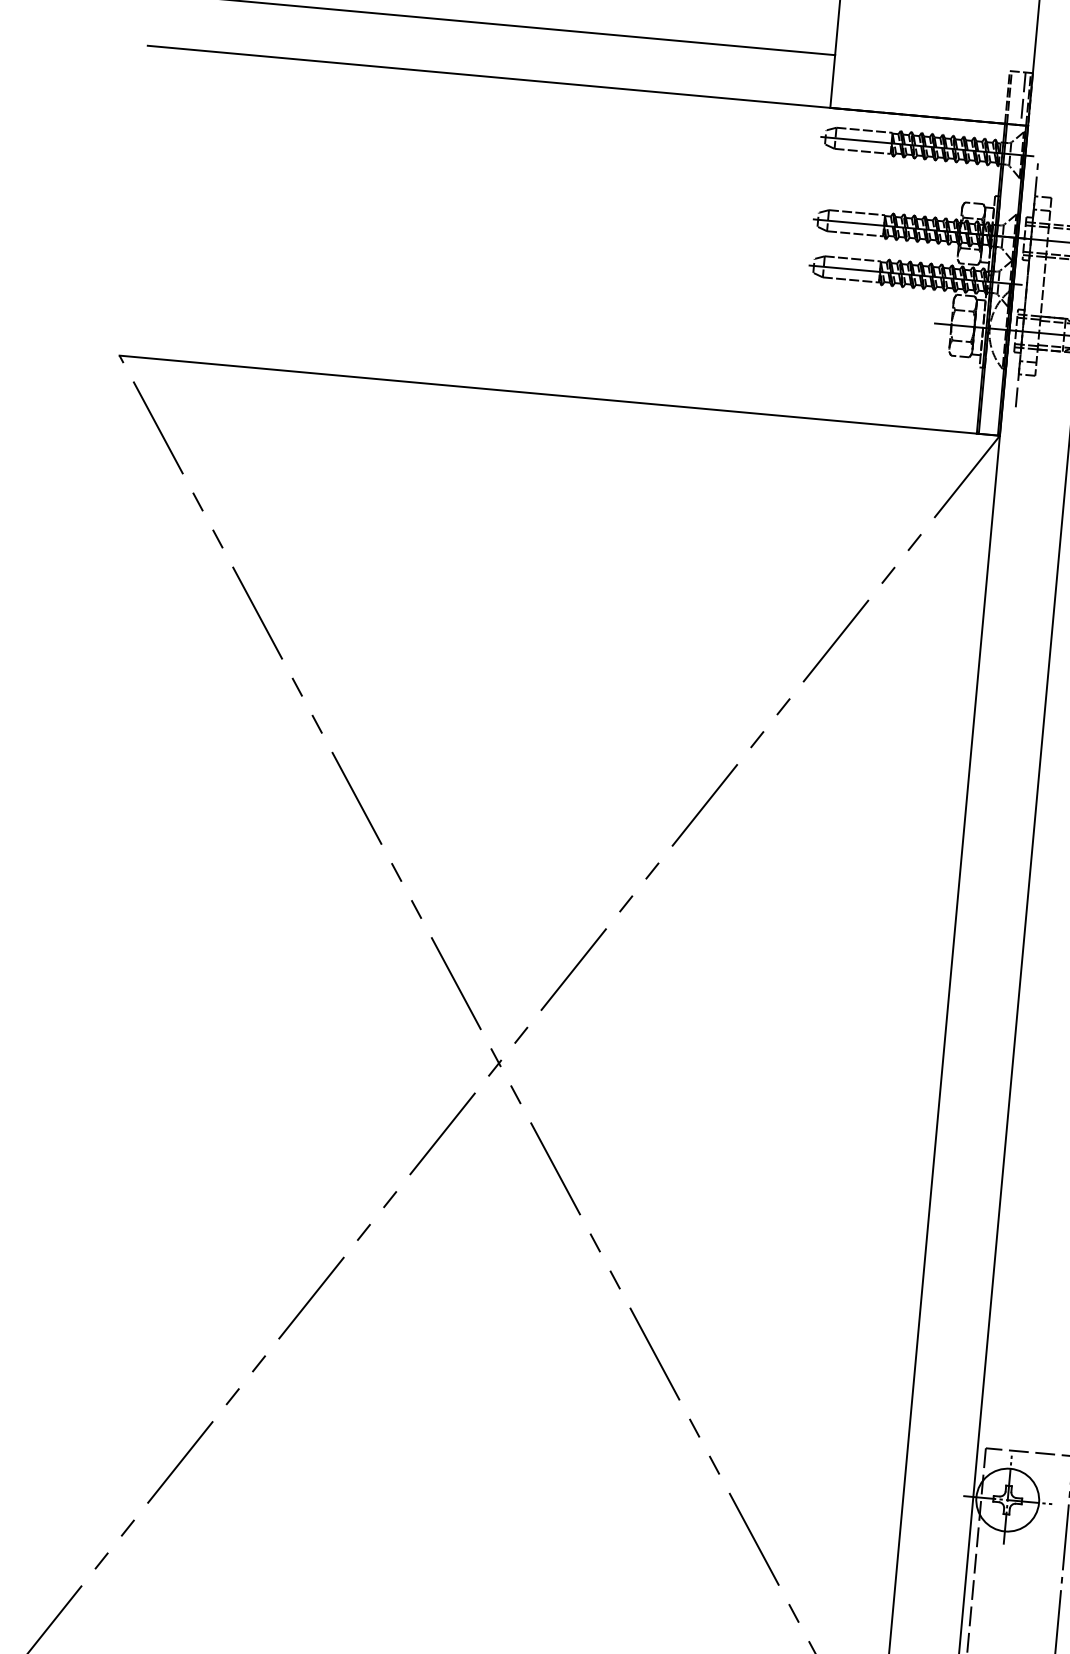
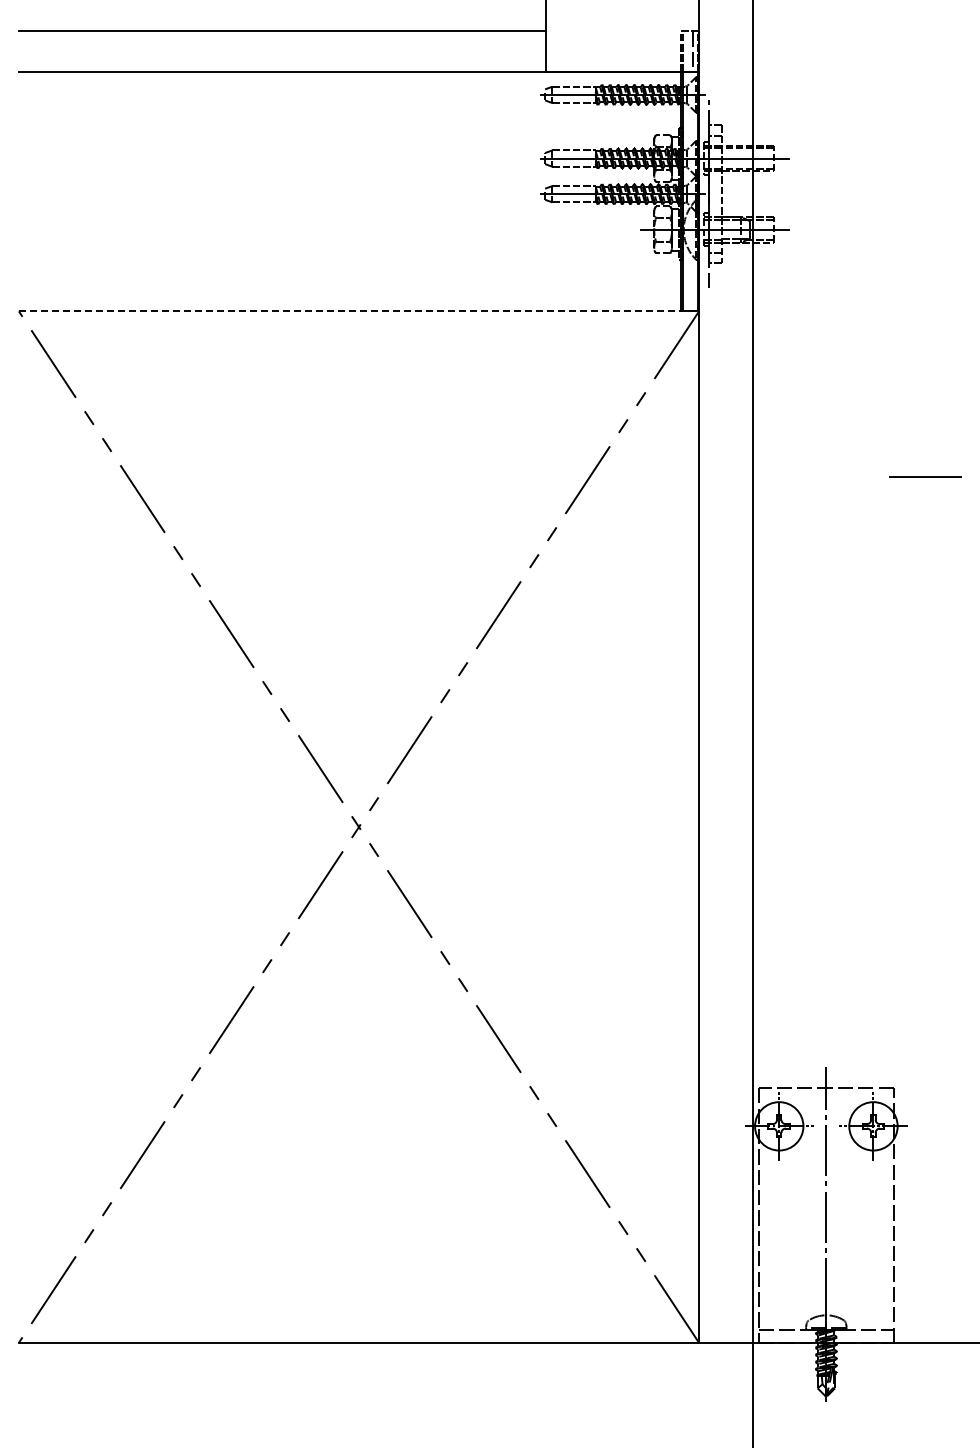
line: (560, 395) -> (359, 311), solid -> dashed

